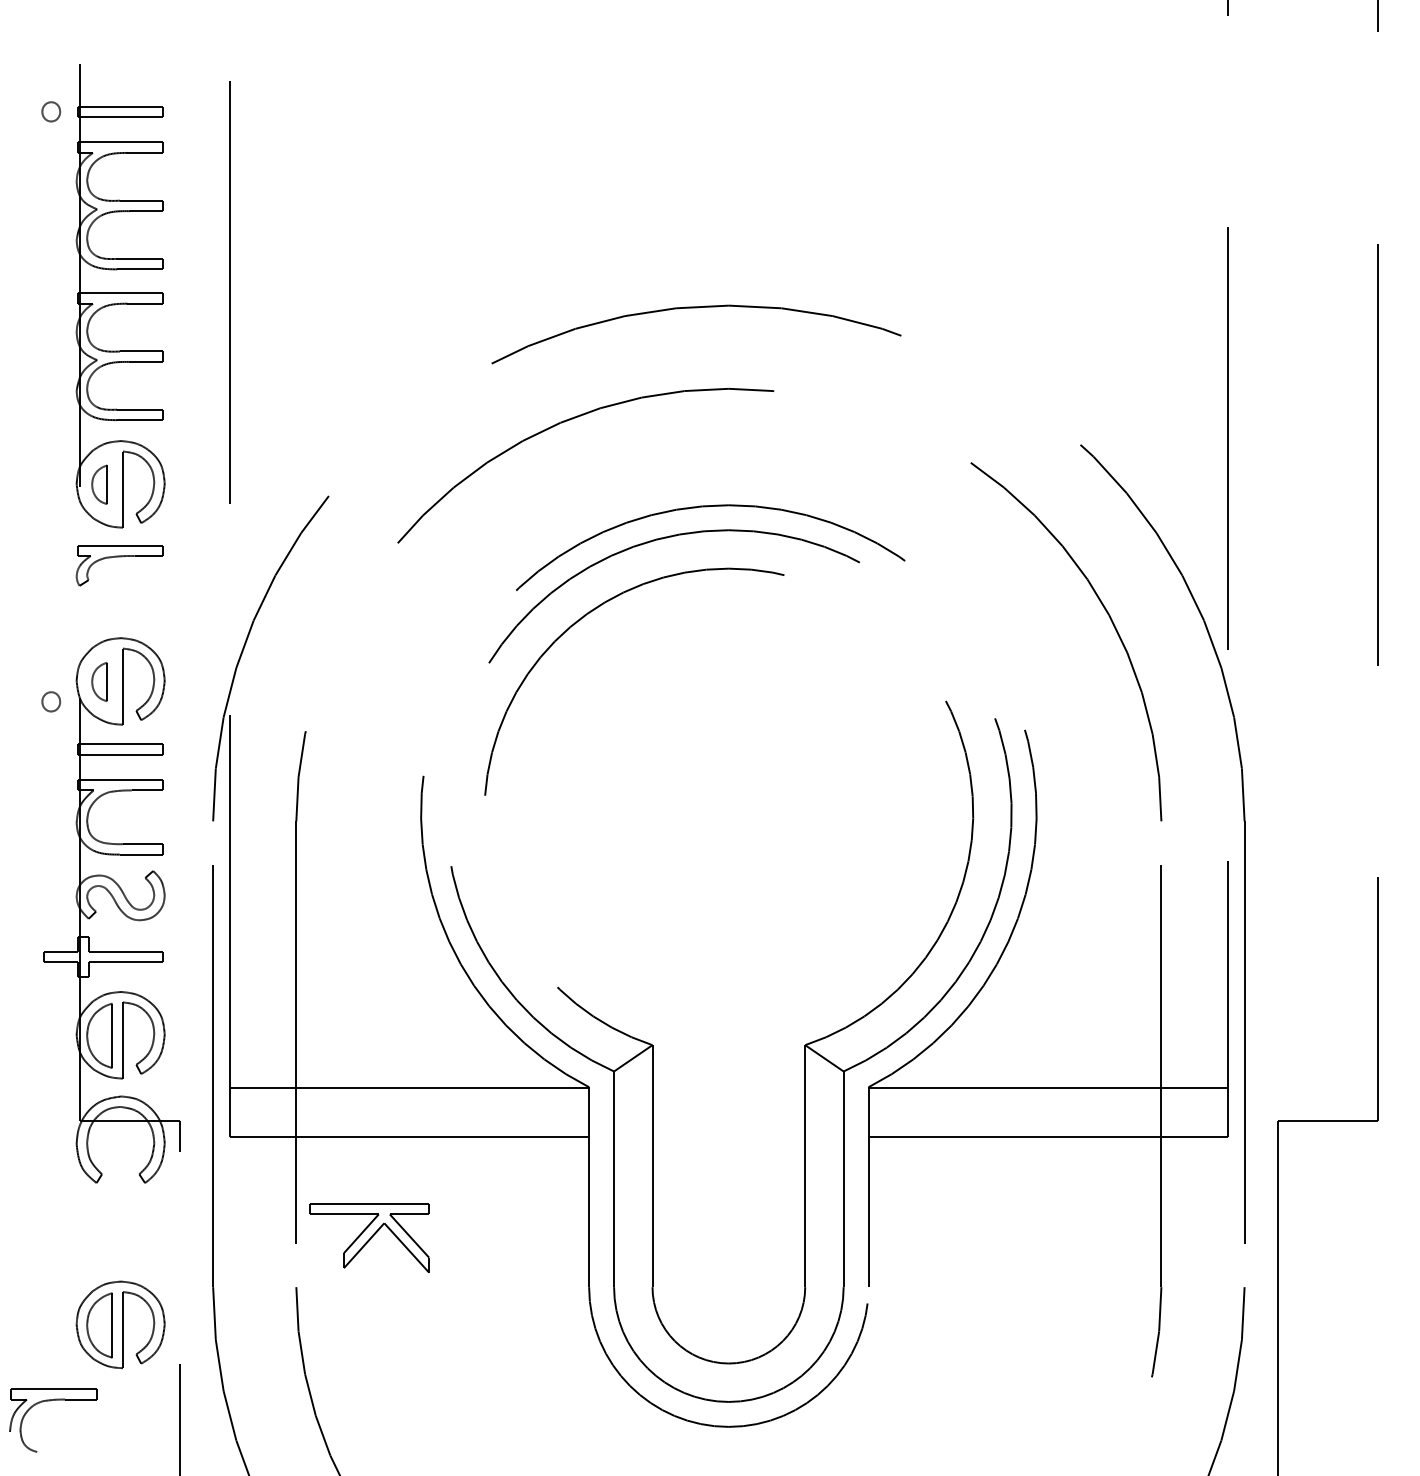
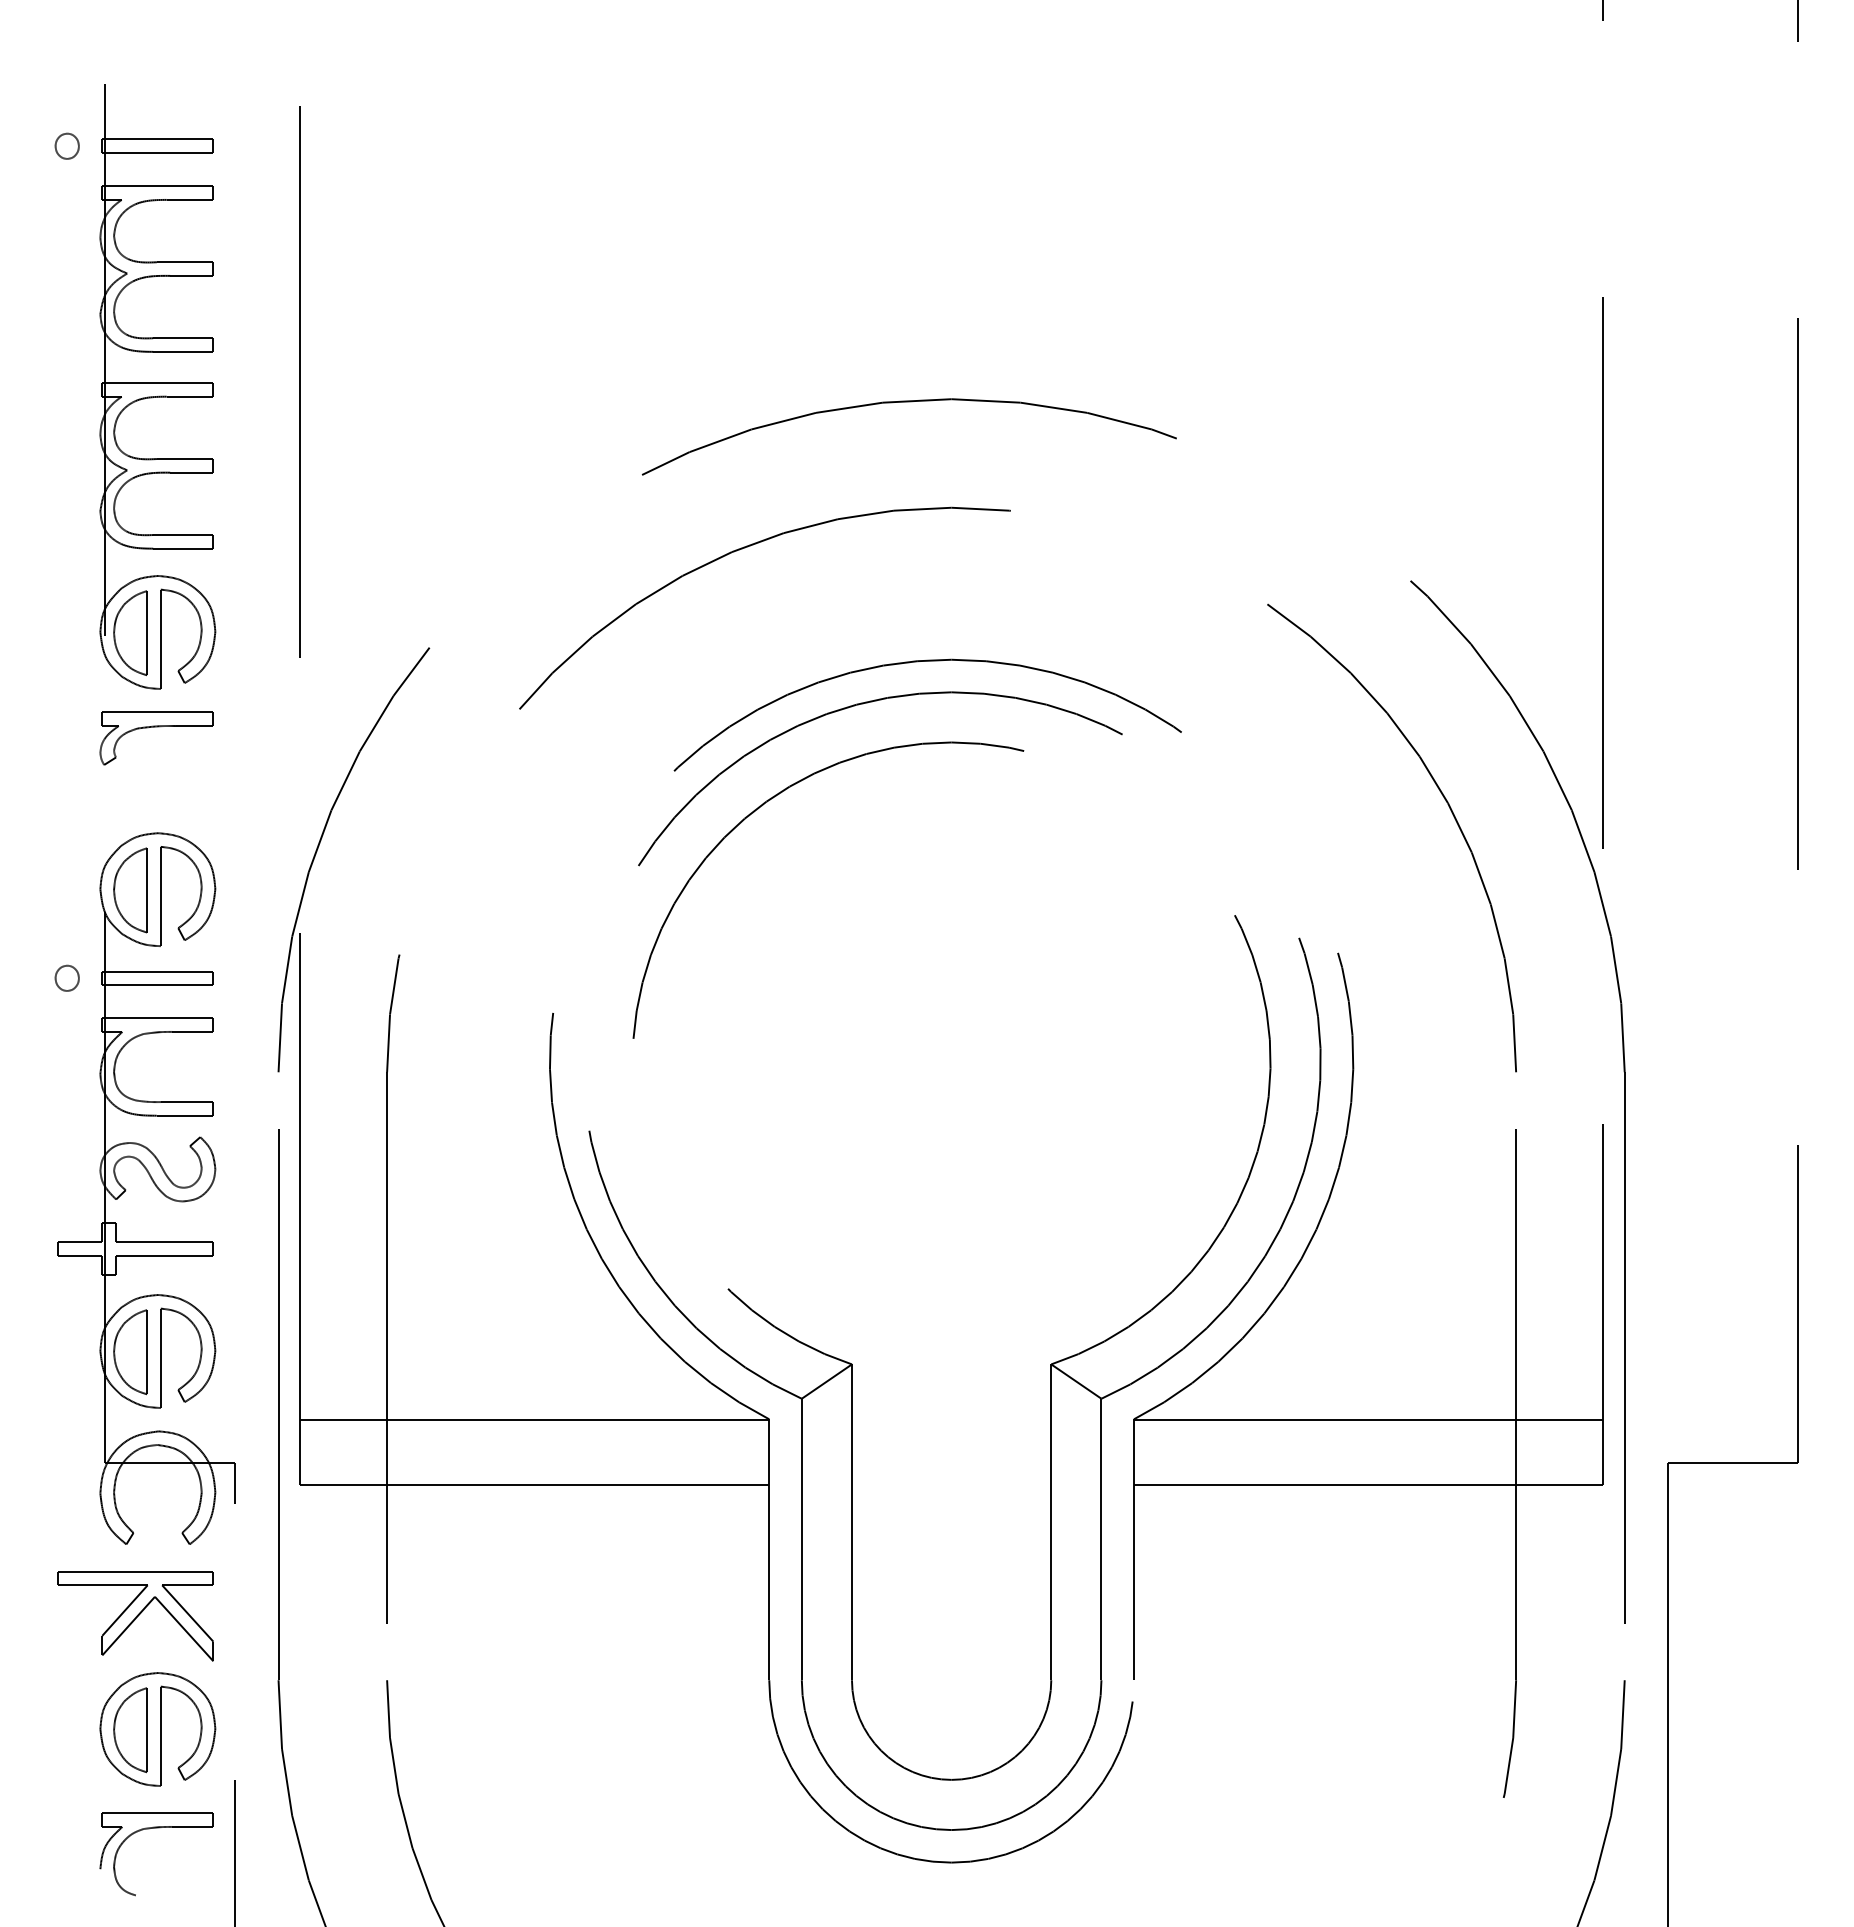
part: (99, 484) -> (130, 632), size x1.67
part: (99, 682) -> (130, 890), size x1.67
part: (50, 701) -> (66, 977), moved
part: (369, 1238) -> (135, 1616), moved
part: (47, 1401) -> (149, 1829), moved

